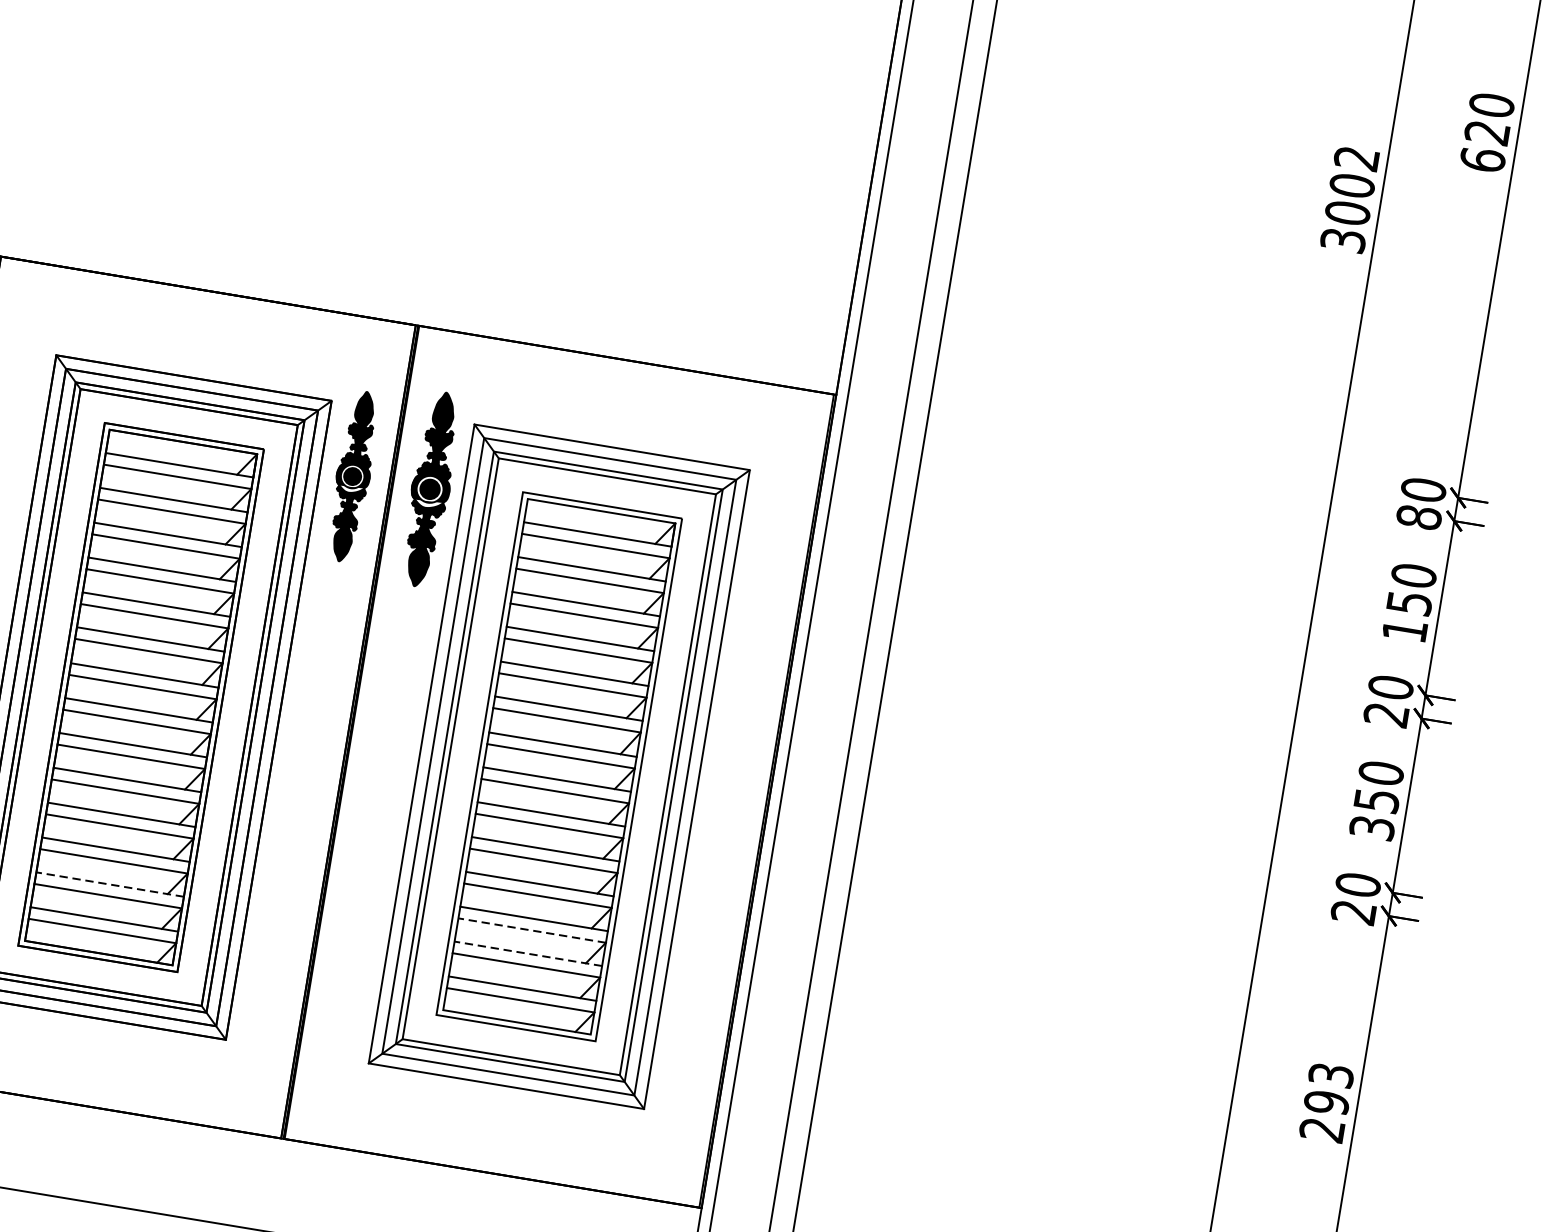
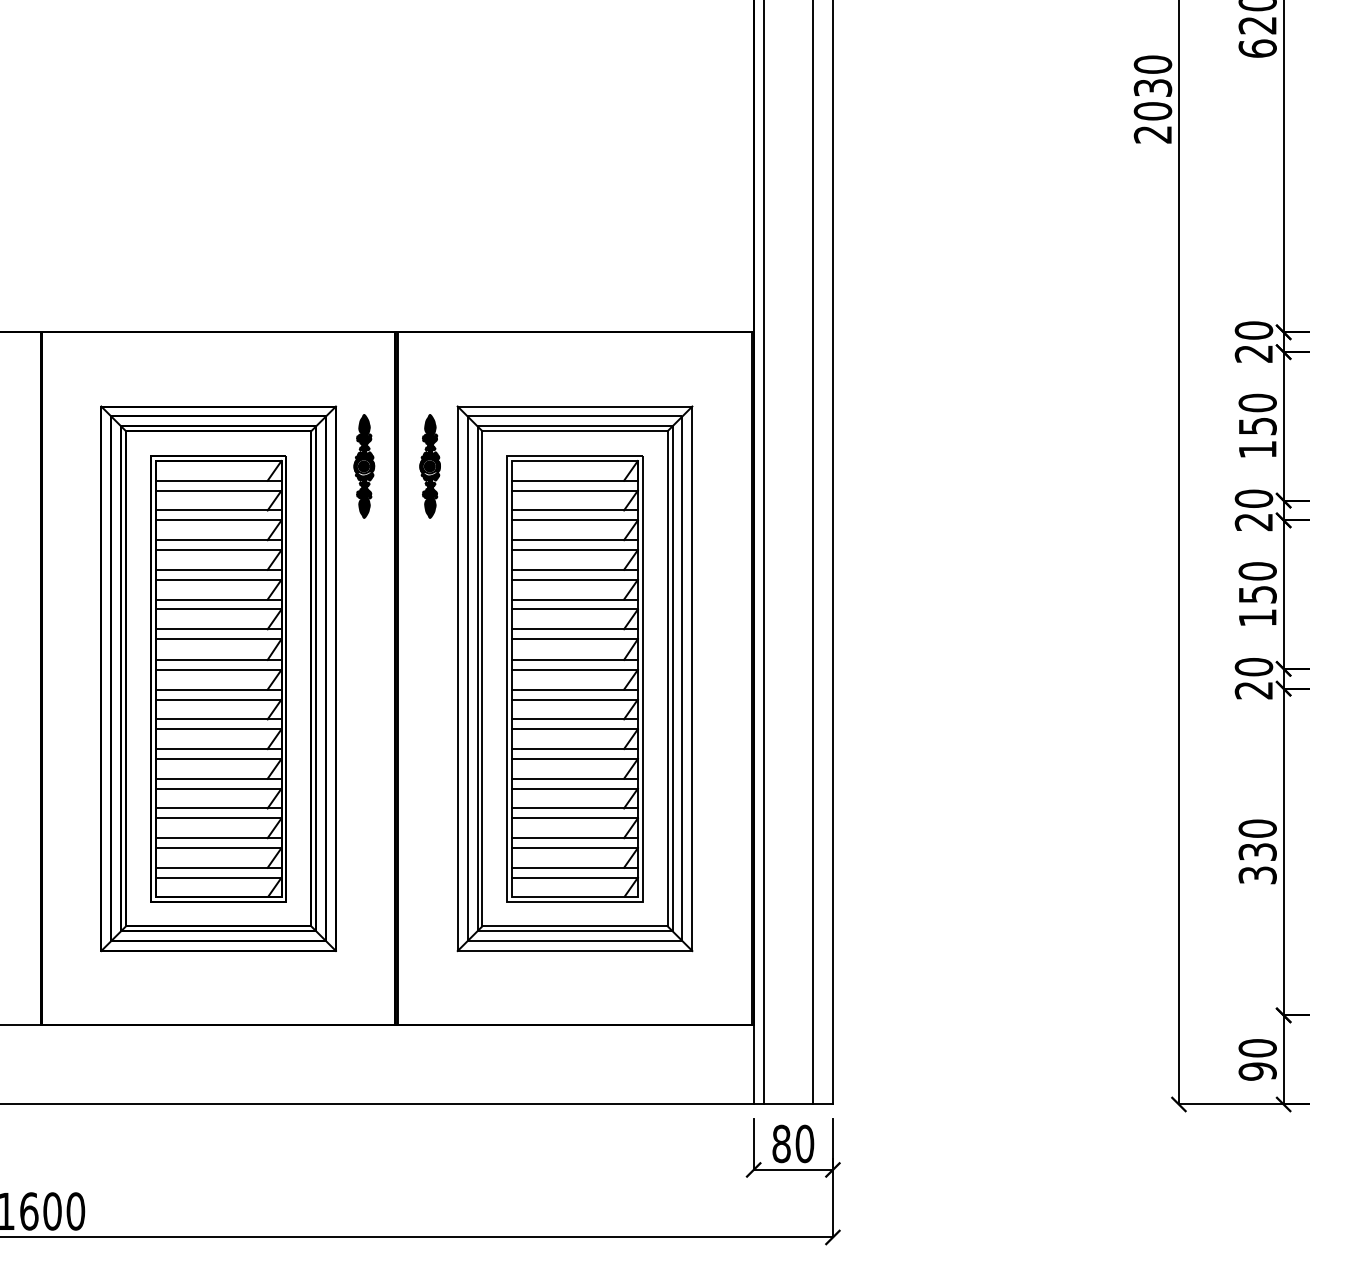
text: (1349, 199) -> (1152, 99), 3002 -> 2030
part: (353, 476) -> (364, 466), size x0.71
part: (429, 489) -> (429, 466), size x0.62
text: (1418, 516) -> (1253, 353), 80 -> 20
text: (1372, 827) -> (1257, 617), 350 -> 150
line: (109, 884) -> (218, 838), dashed -> solid
line: (532, 930) -> (575, 818), dashed -> solid
line: (528, 954) -> (575, 838), dashed -> solid
text: (1326, 1102) -> (1257, 851), 293 -> 330

